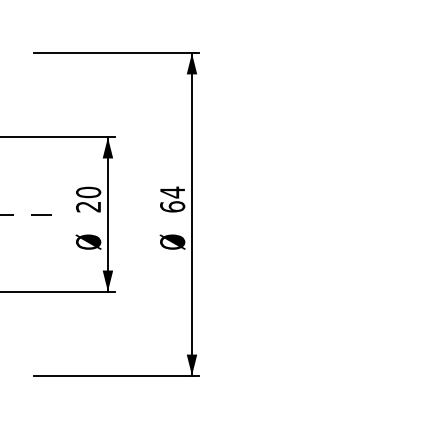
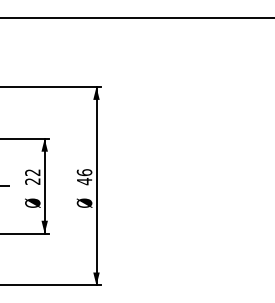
text: (88, 192) -> (32, 172), 20 -> 22
text: (172, 200) -> (84, 177), 64 -> 46

